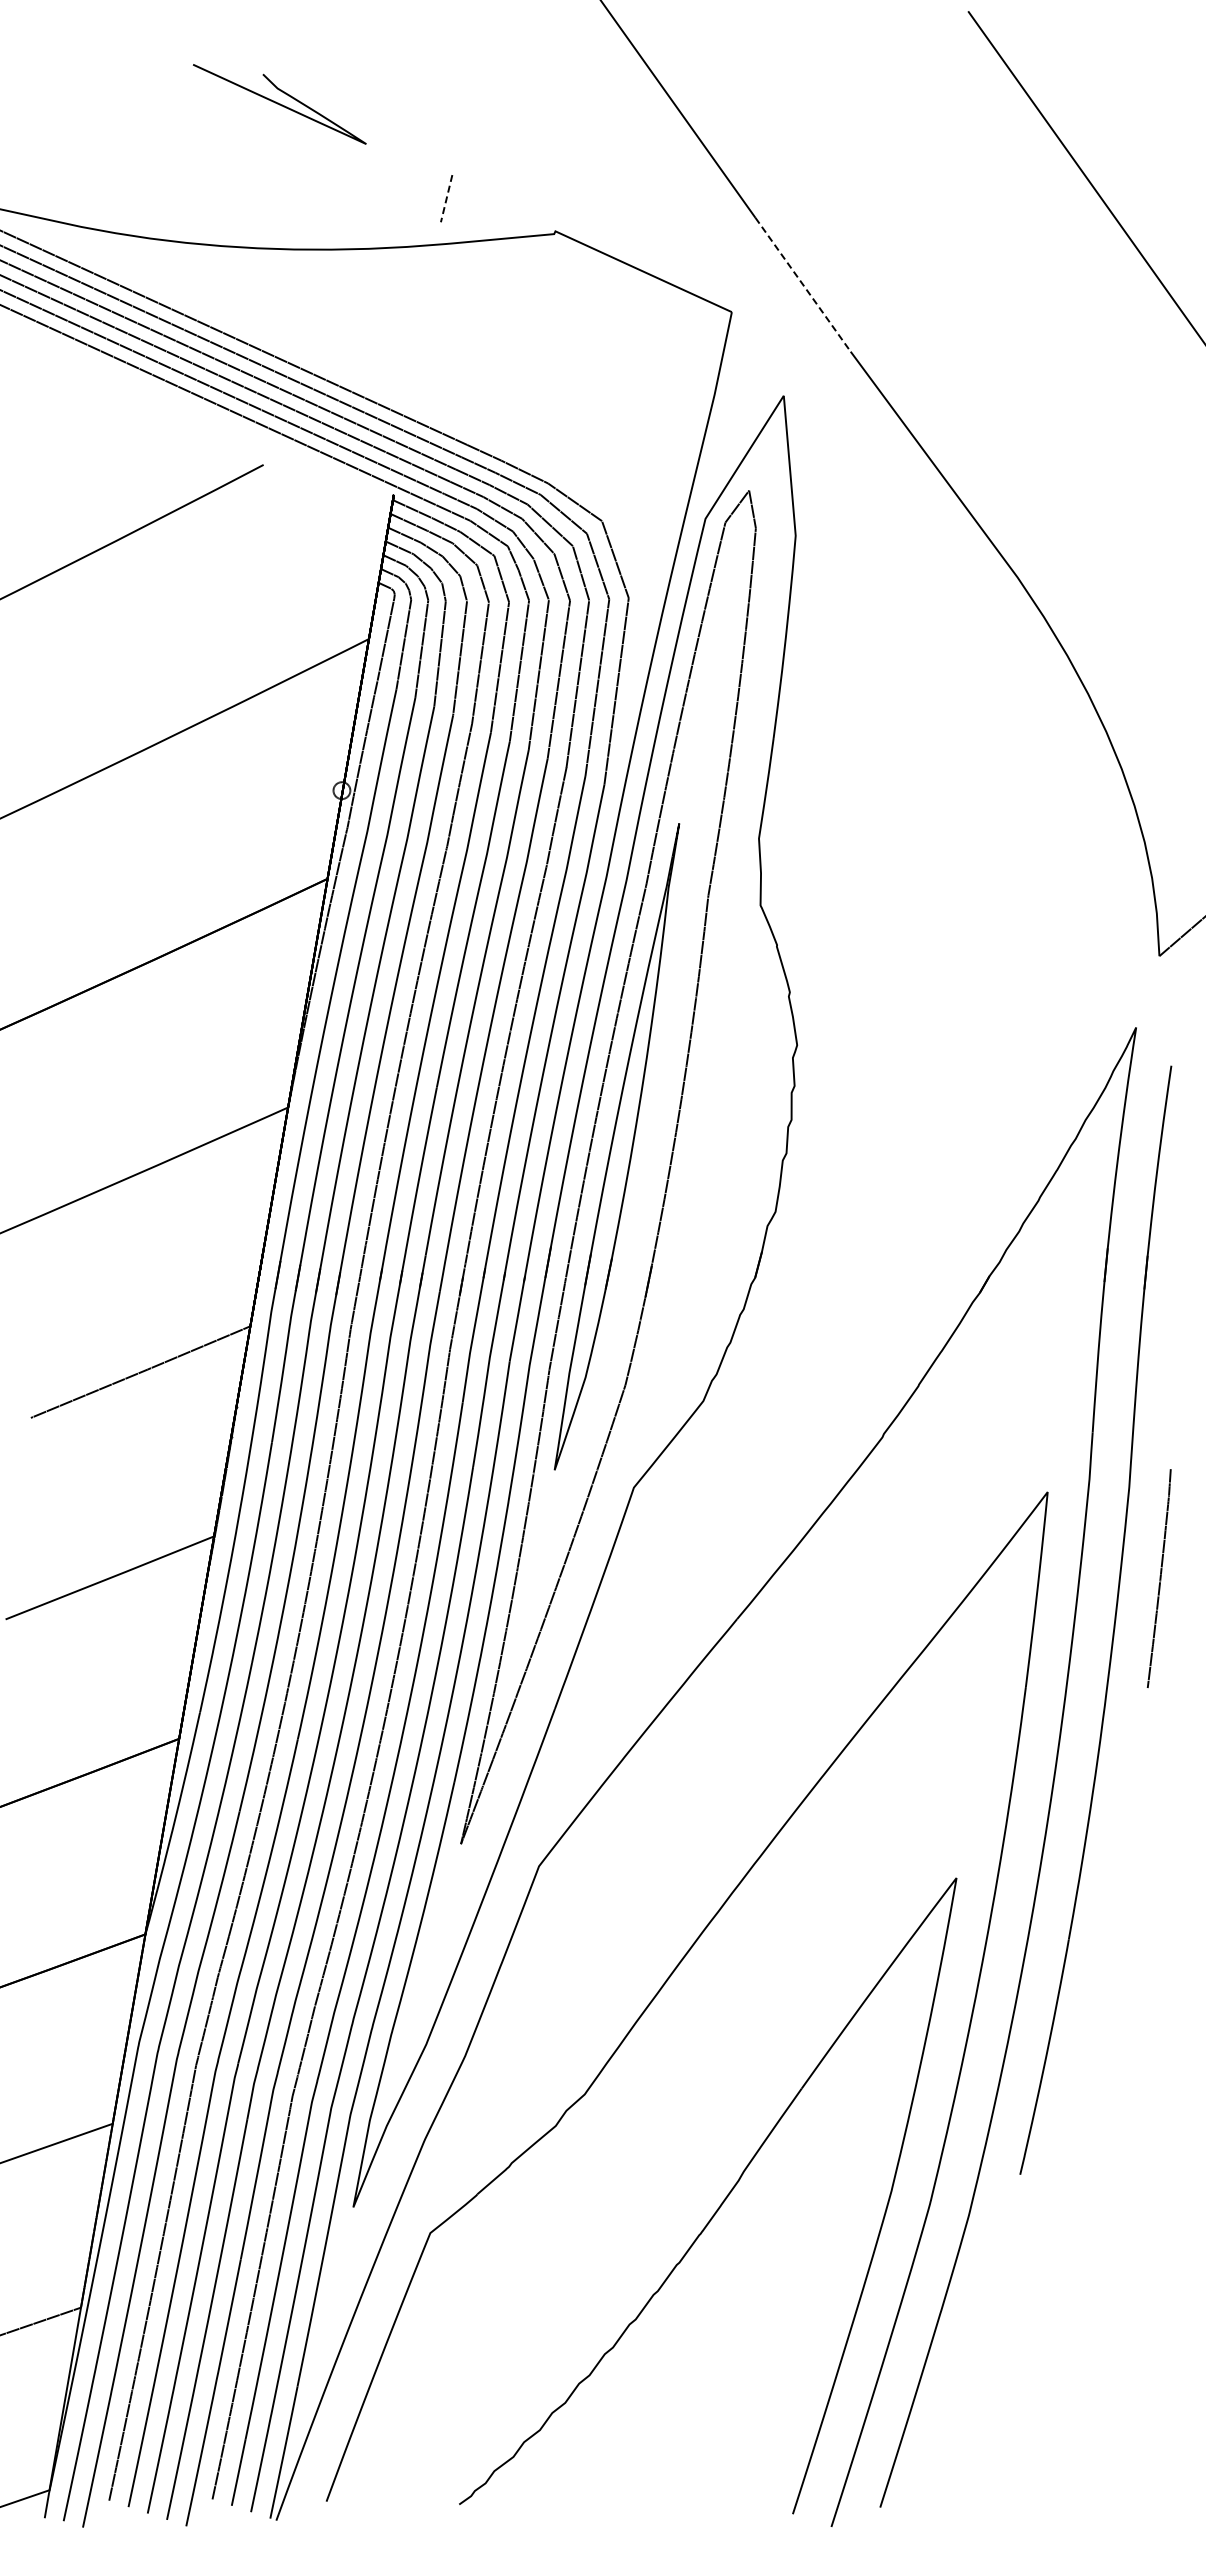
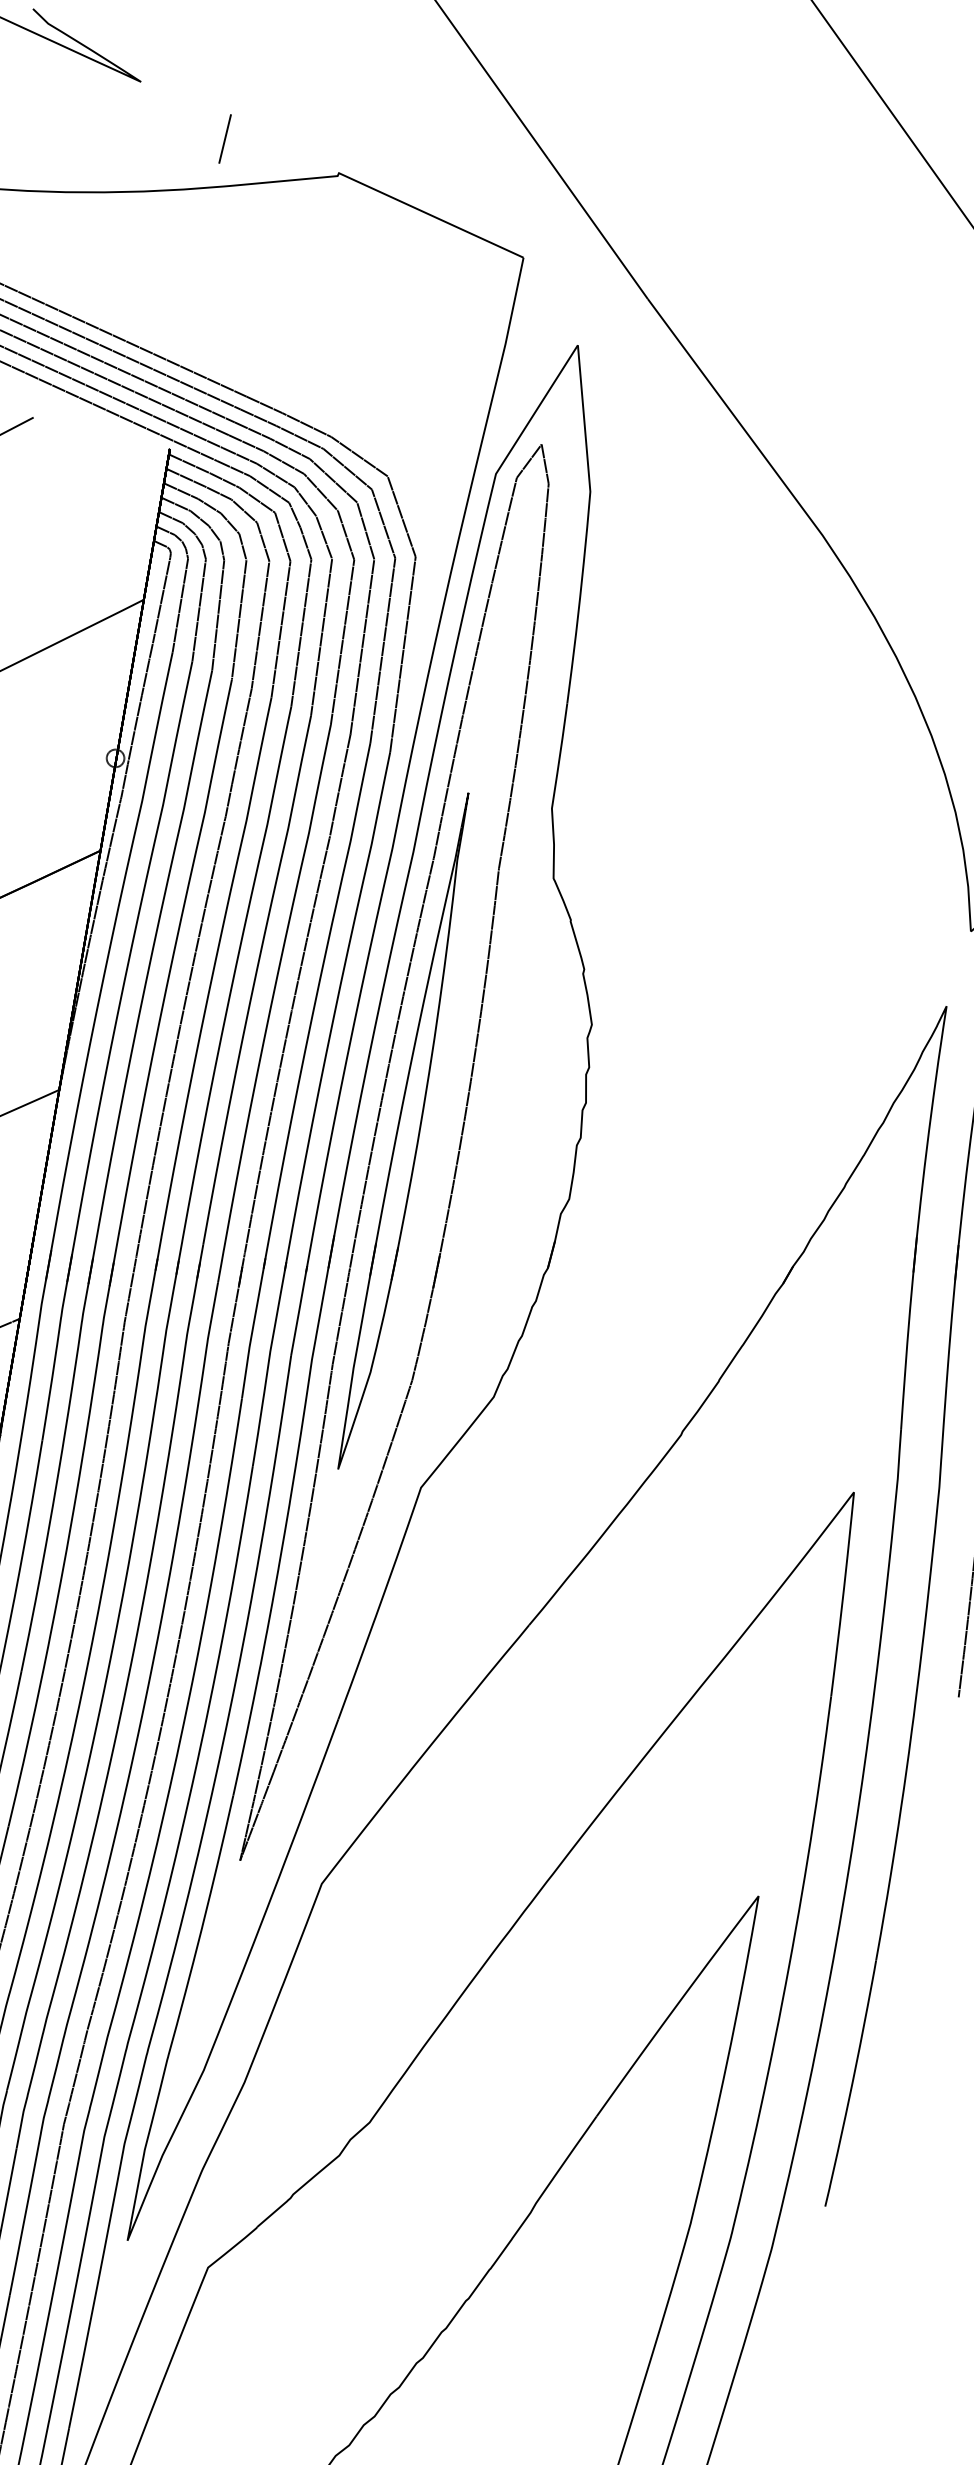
line: (446, 199) -> (224, 139), dashed -> solid
line: (803, 285) -> (598, 229), dashed -> solid

